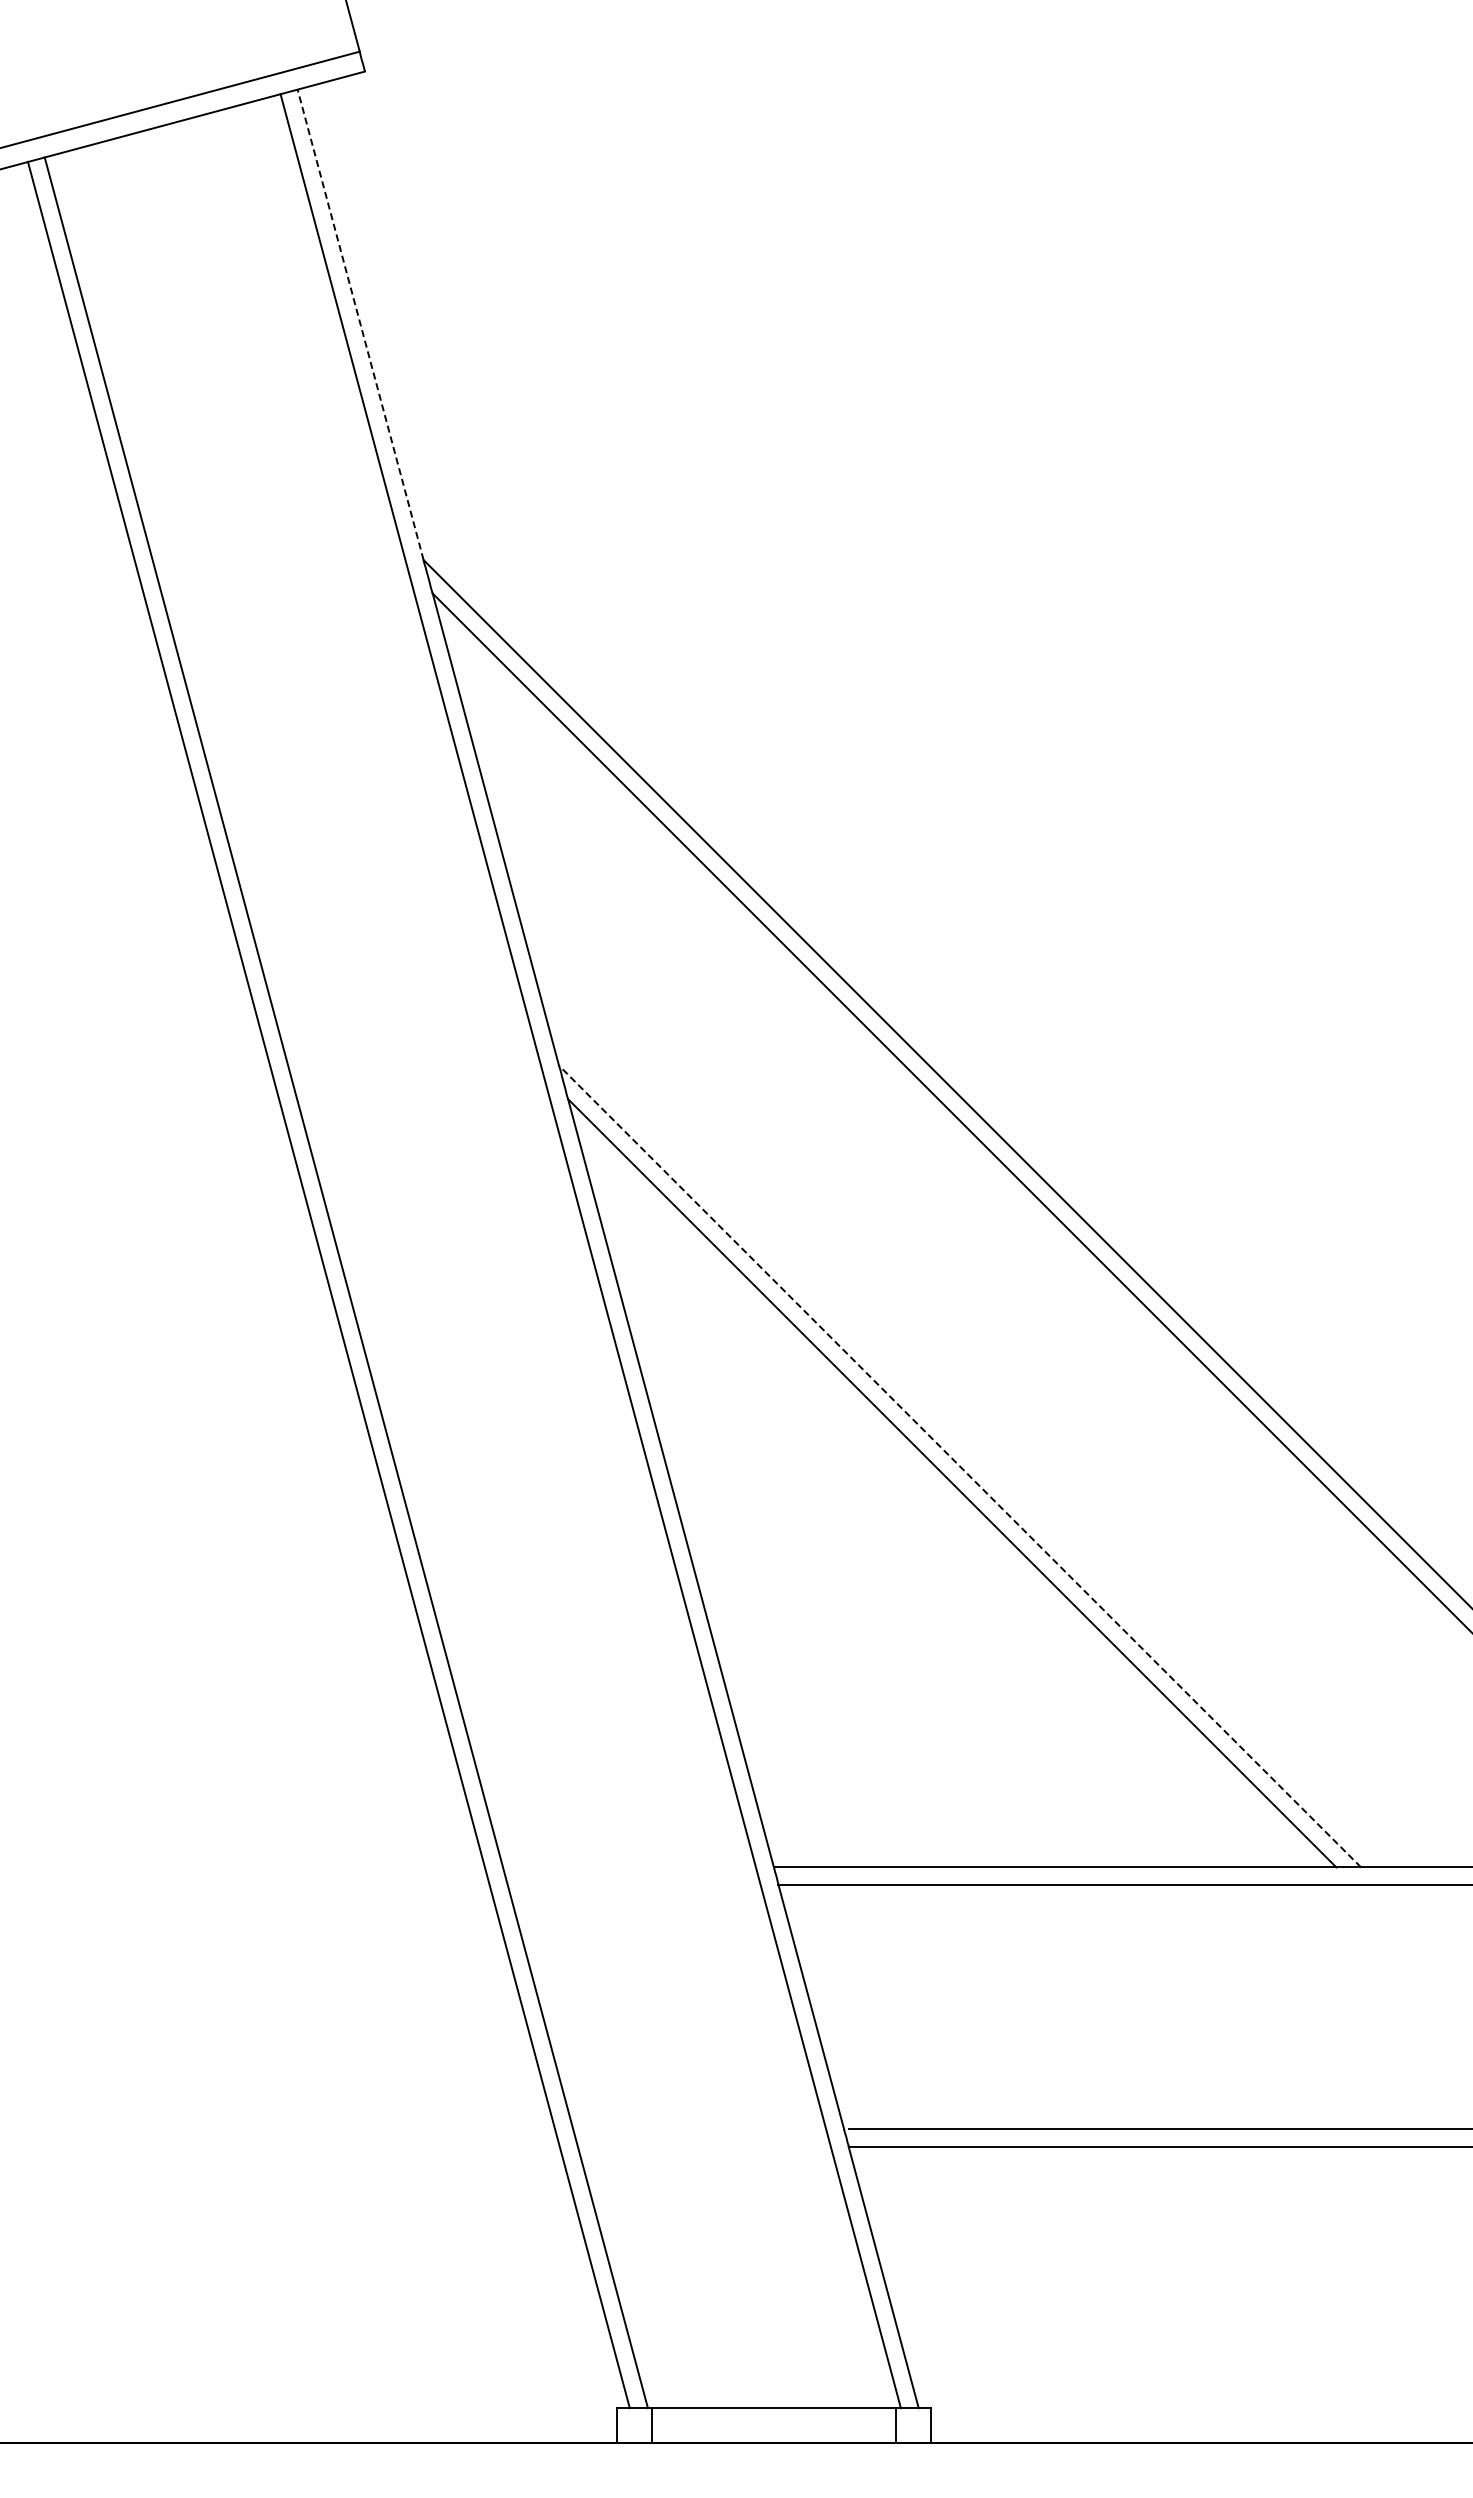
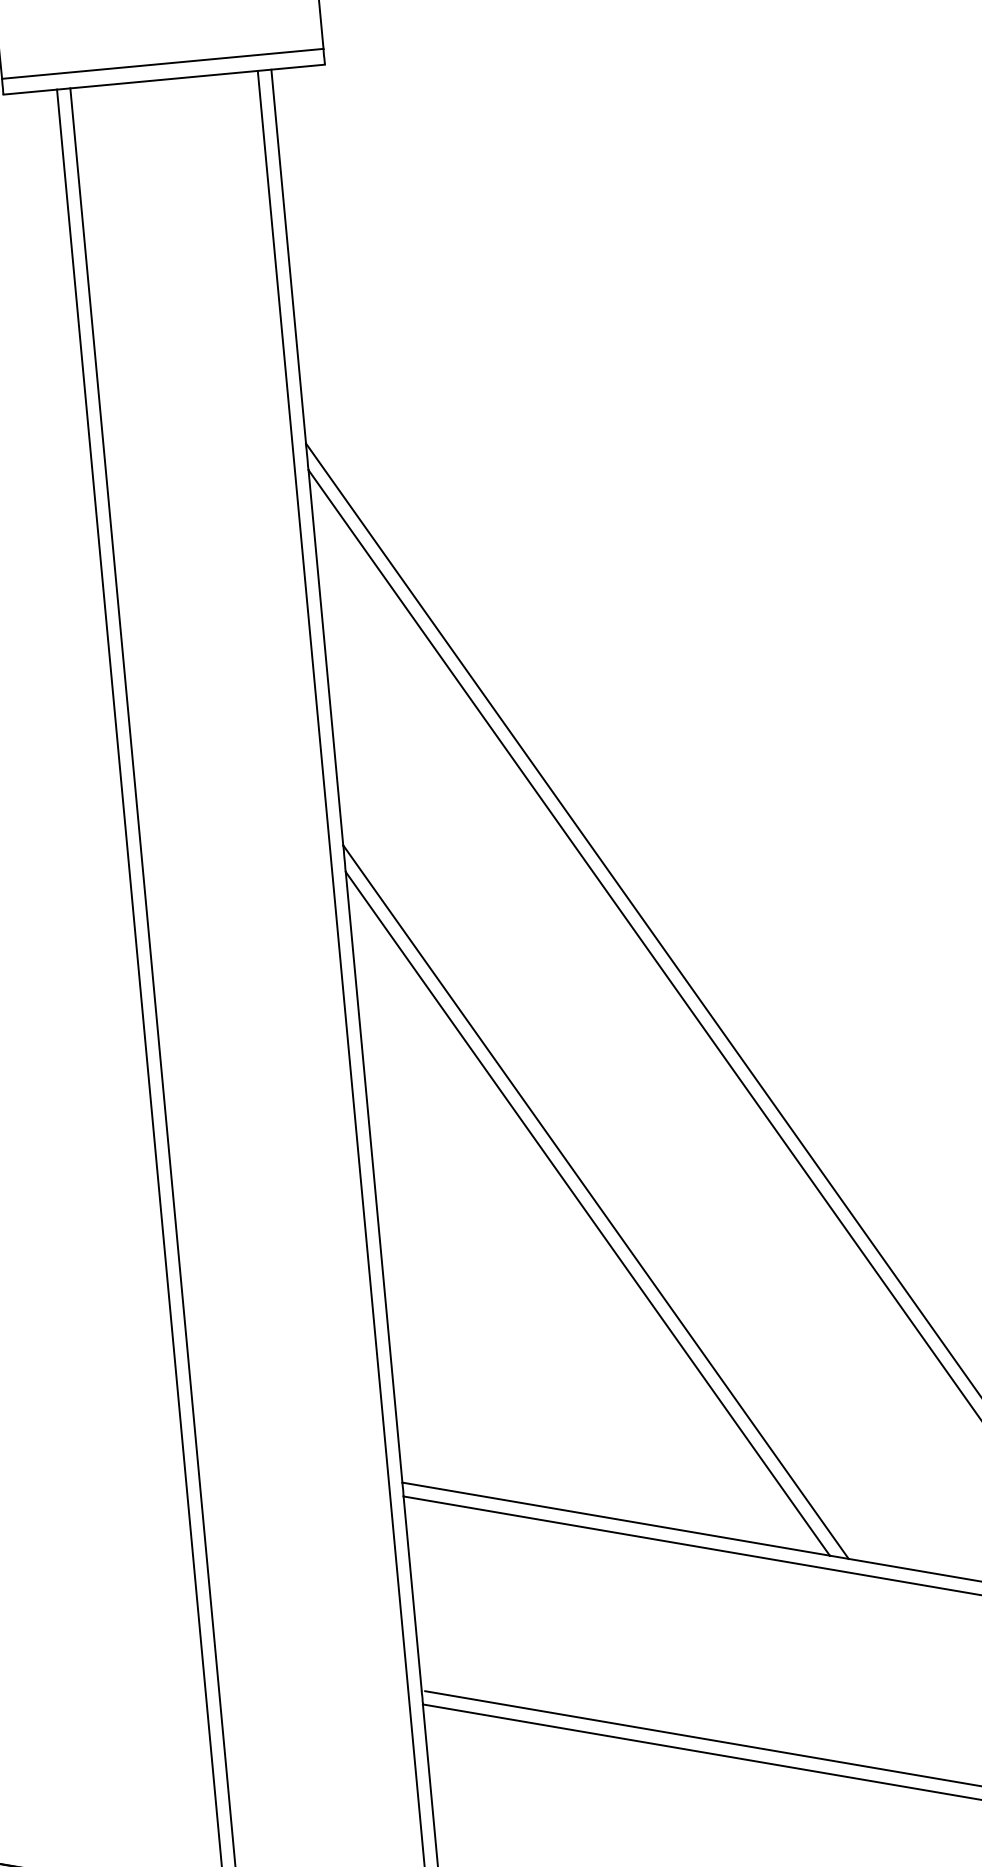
line: (360, 324) -> (288, 256), dashed -> solid
line: (959, 1466) -> (595, 1202), dashed -> solid

